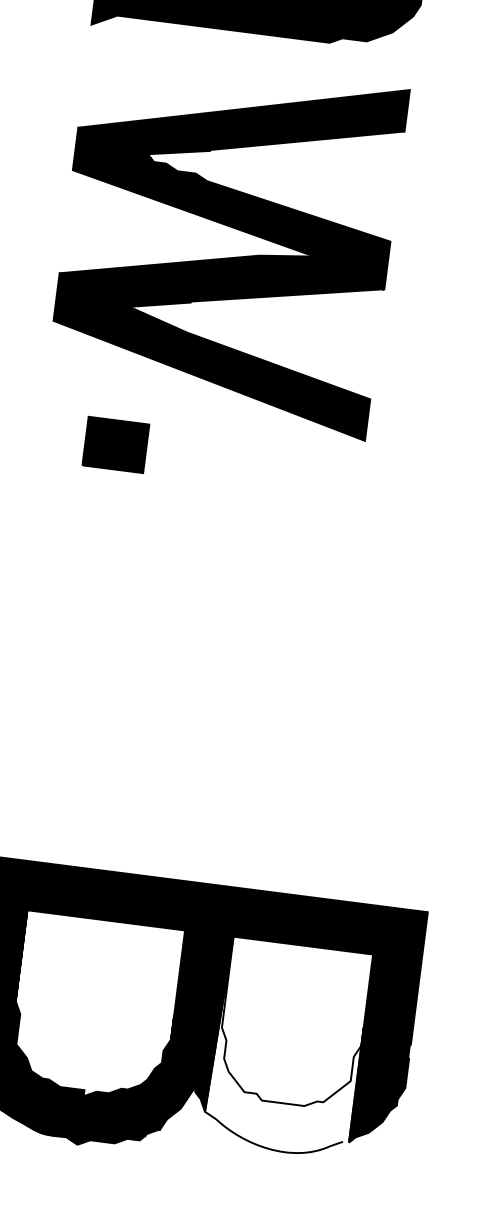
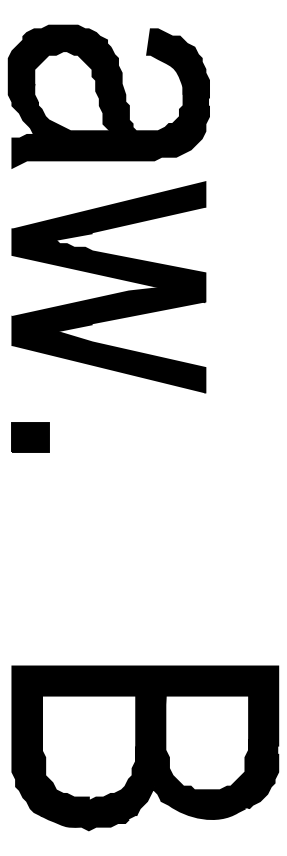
part: (115, 445) -> (30, 437), moved
fill: (287, 1048) -> (205, 757), added

